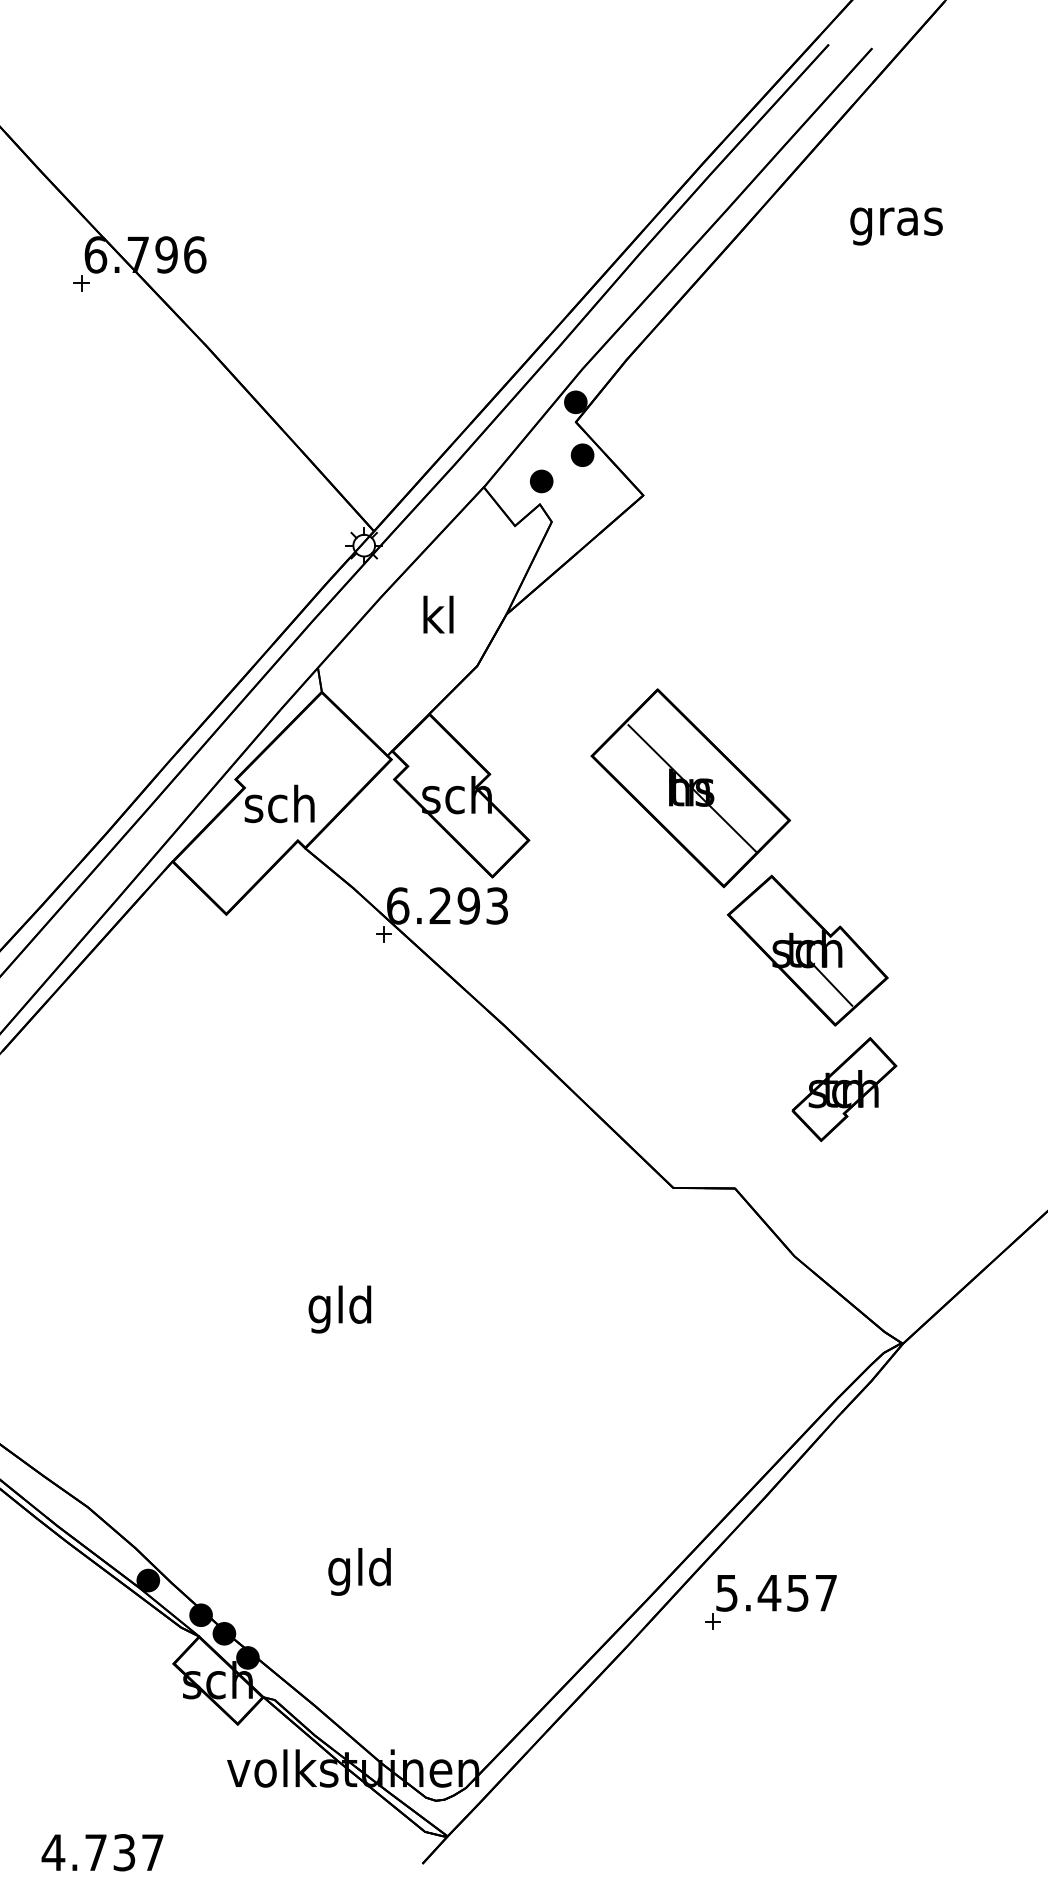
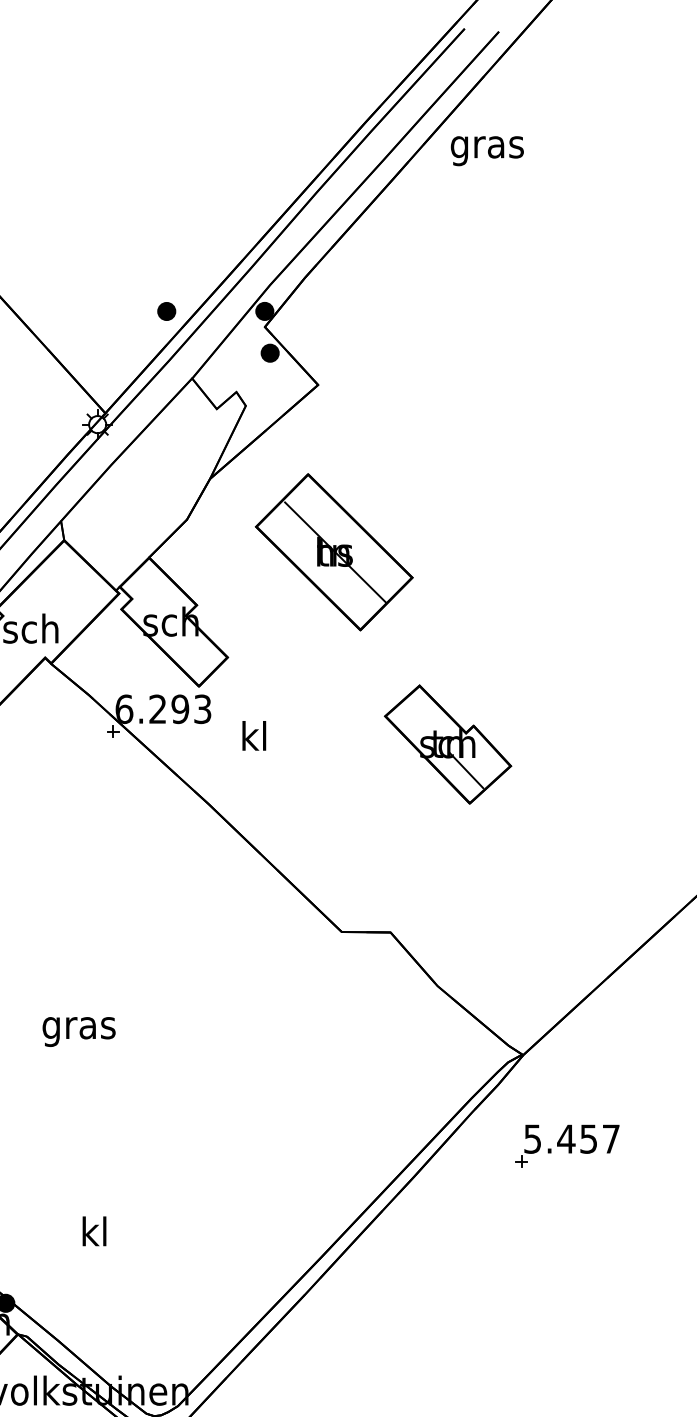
text: (896, 226) -> (487, 151), moved
part: (541, 481) -> (166, 311), moved
text: (438, 614) -> (254, 735), moved
part: (690, 788) -> (334, 552), moved
part: (844, 1089) -> (477, 854), removed
text: (340, 1309) -> (78, 1028), gld -> gras
text: (359, 1571) -> (93, 1235), gld -> kl
part: (770, 1602) -> (567, 1146), moved

